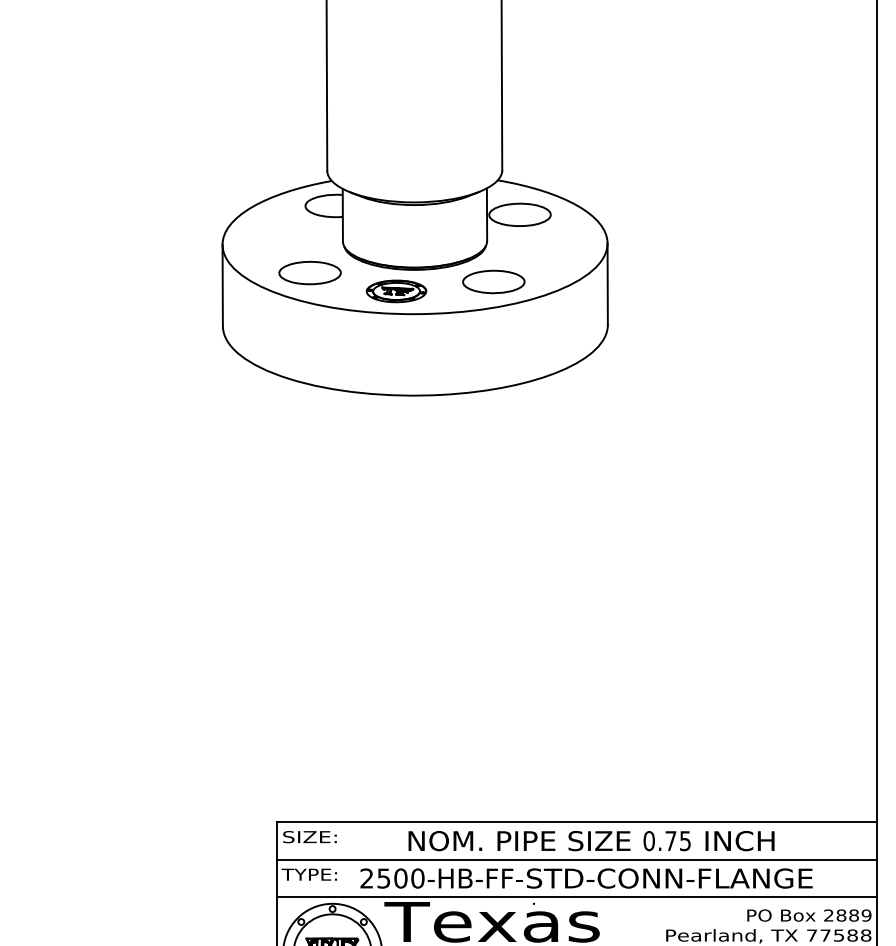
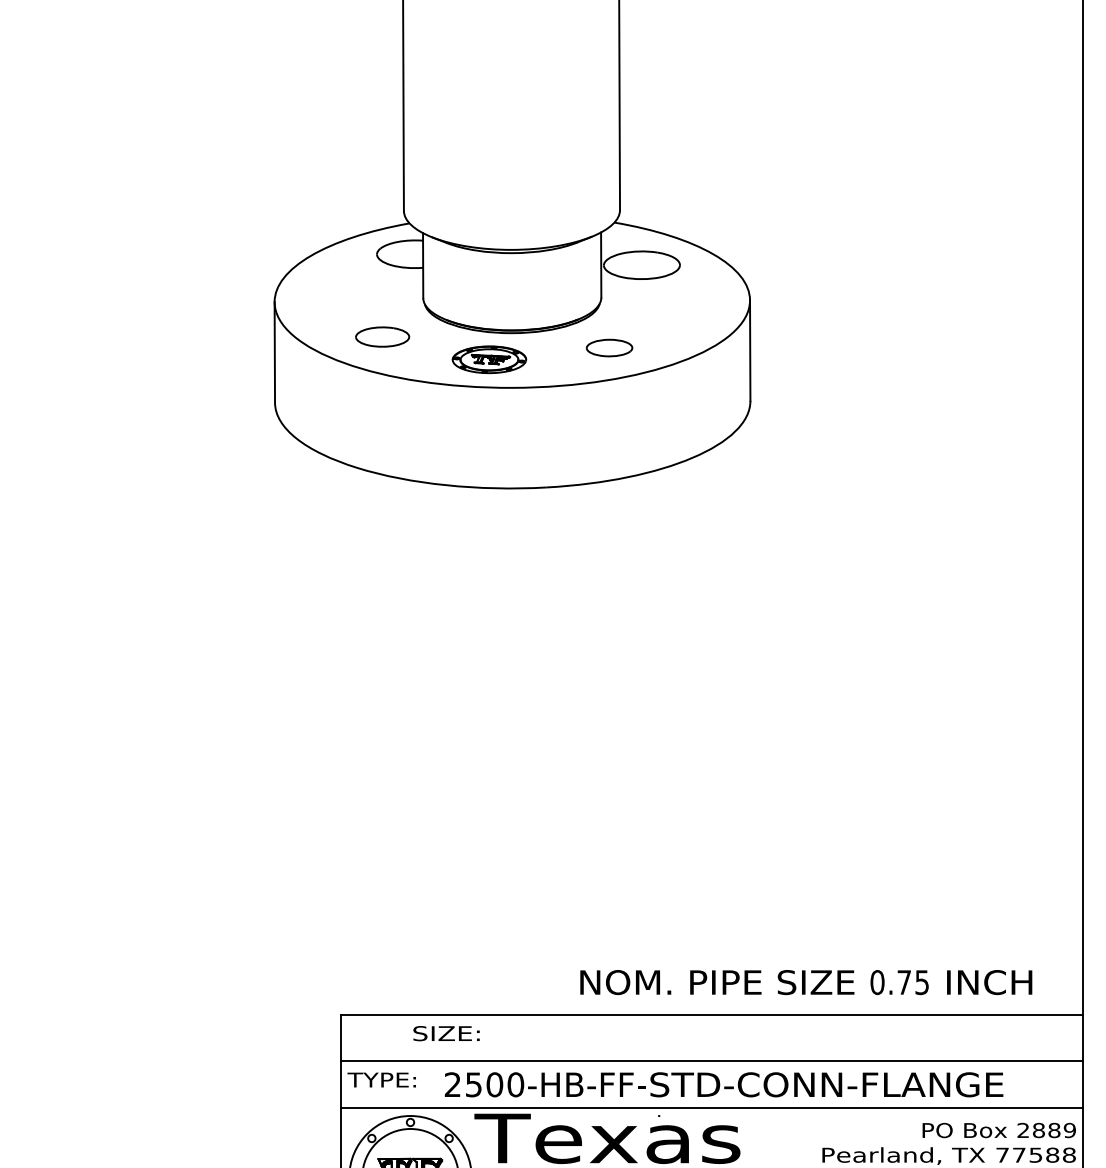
part: (309, 272) -> (382, 336), size x0.7
part: (493, 281) -> (609, 347), size x0.6
text: (309, 837) -> (446, 1033), moved
text: (591, 841) -> (806, 982), moved

